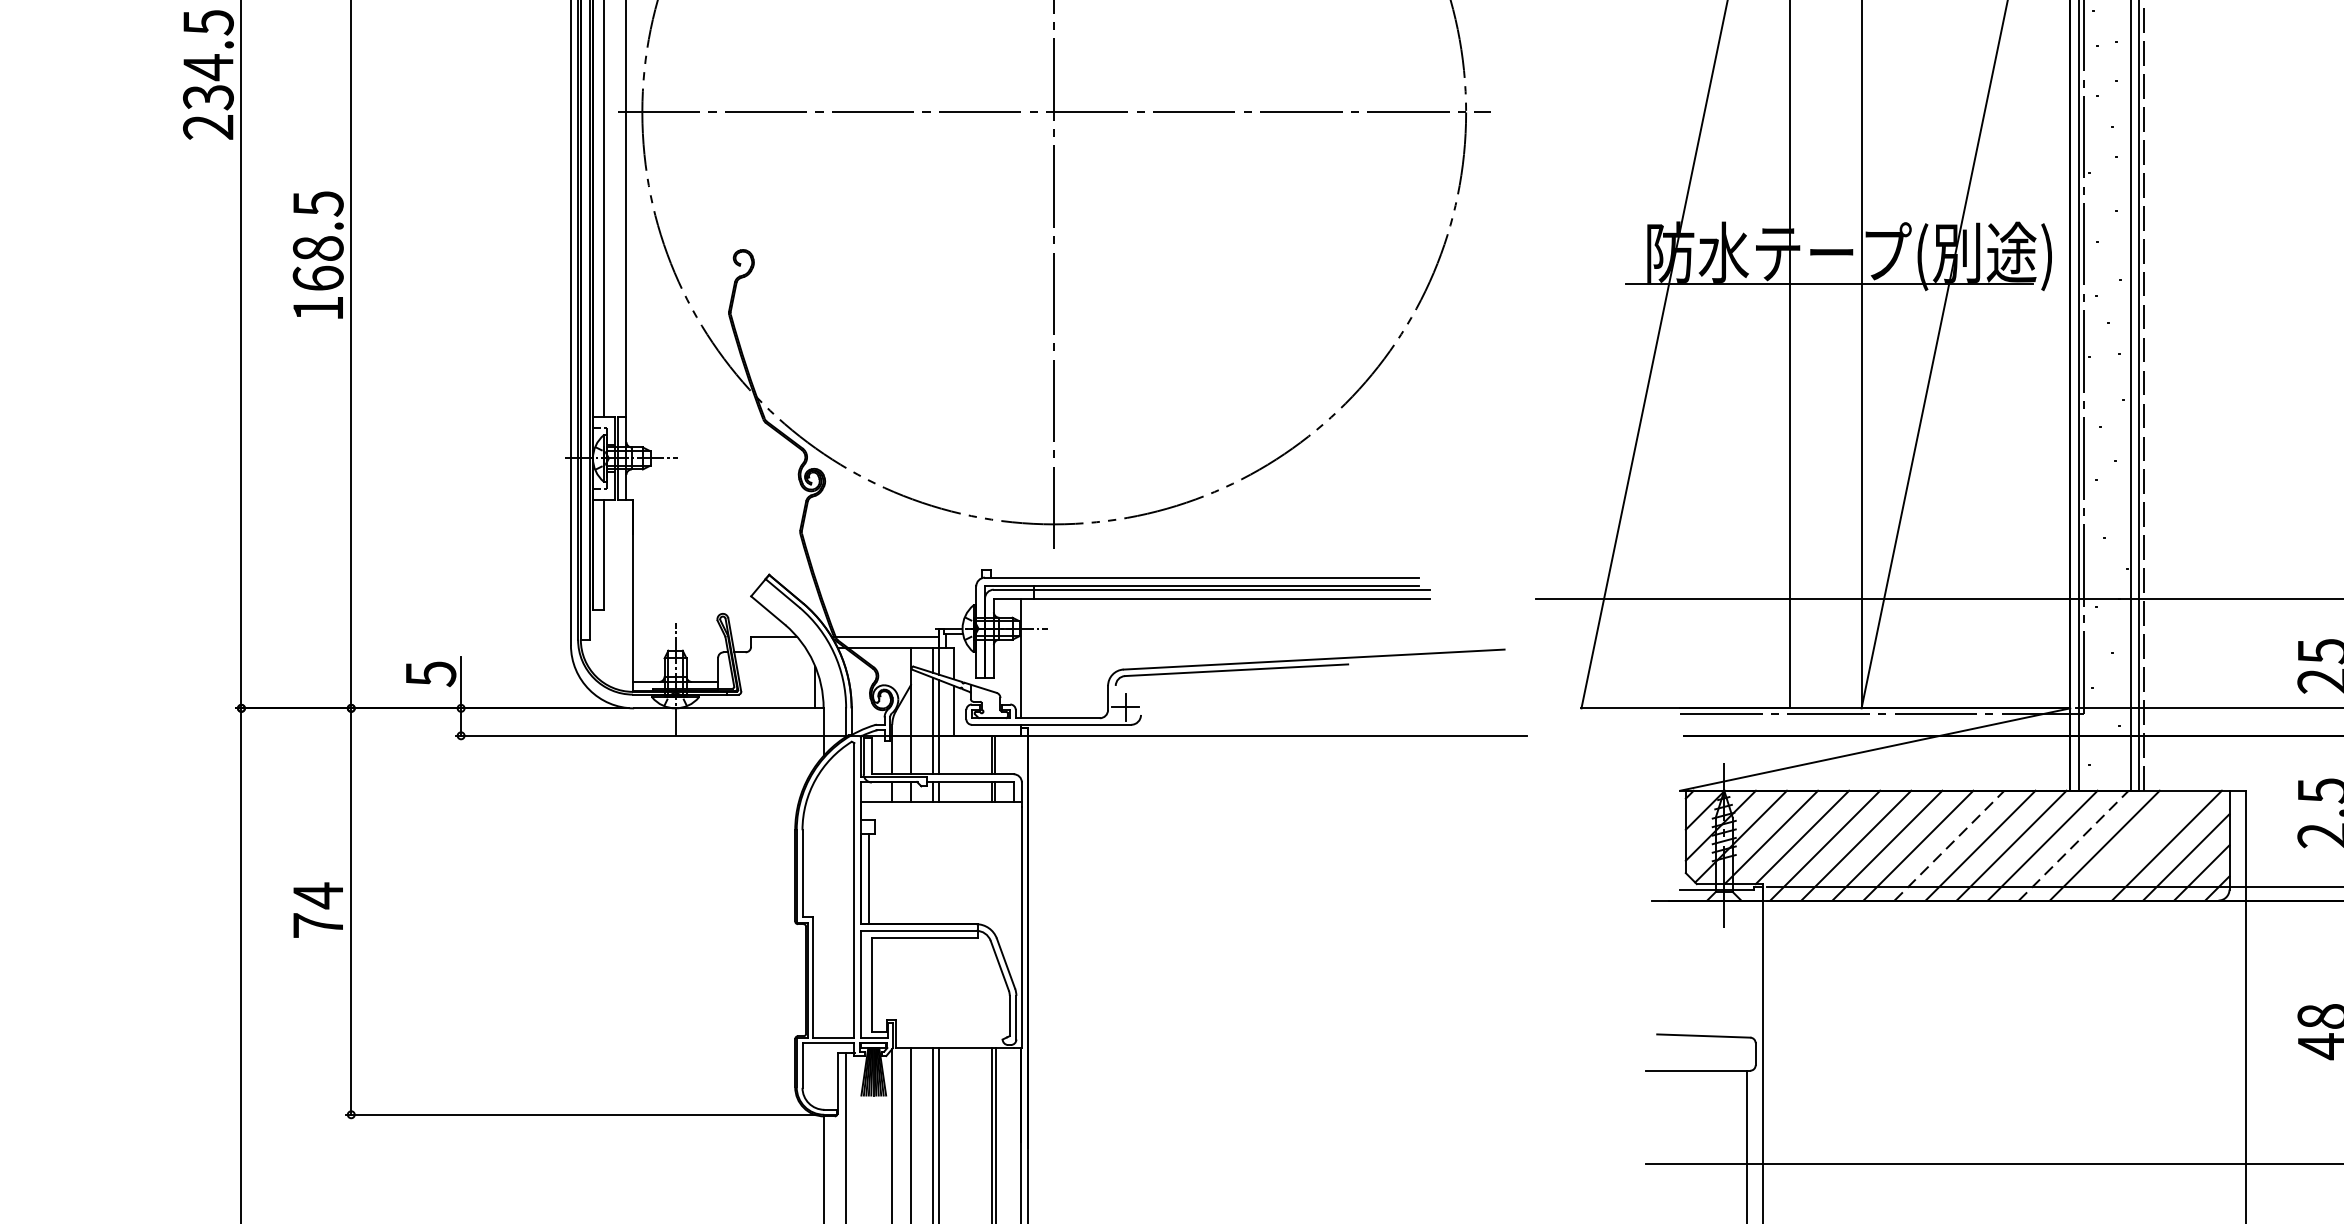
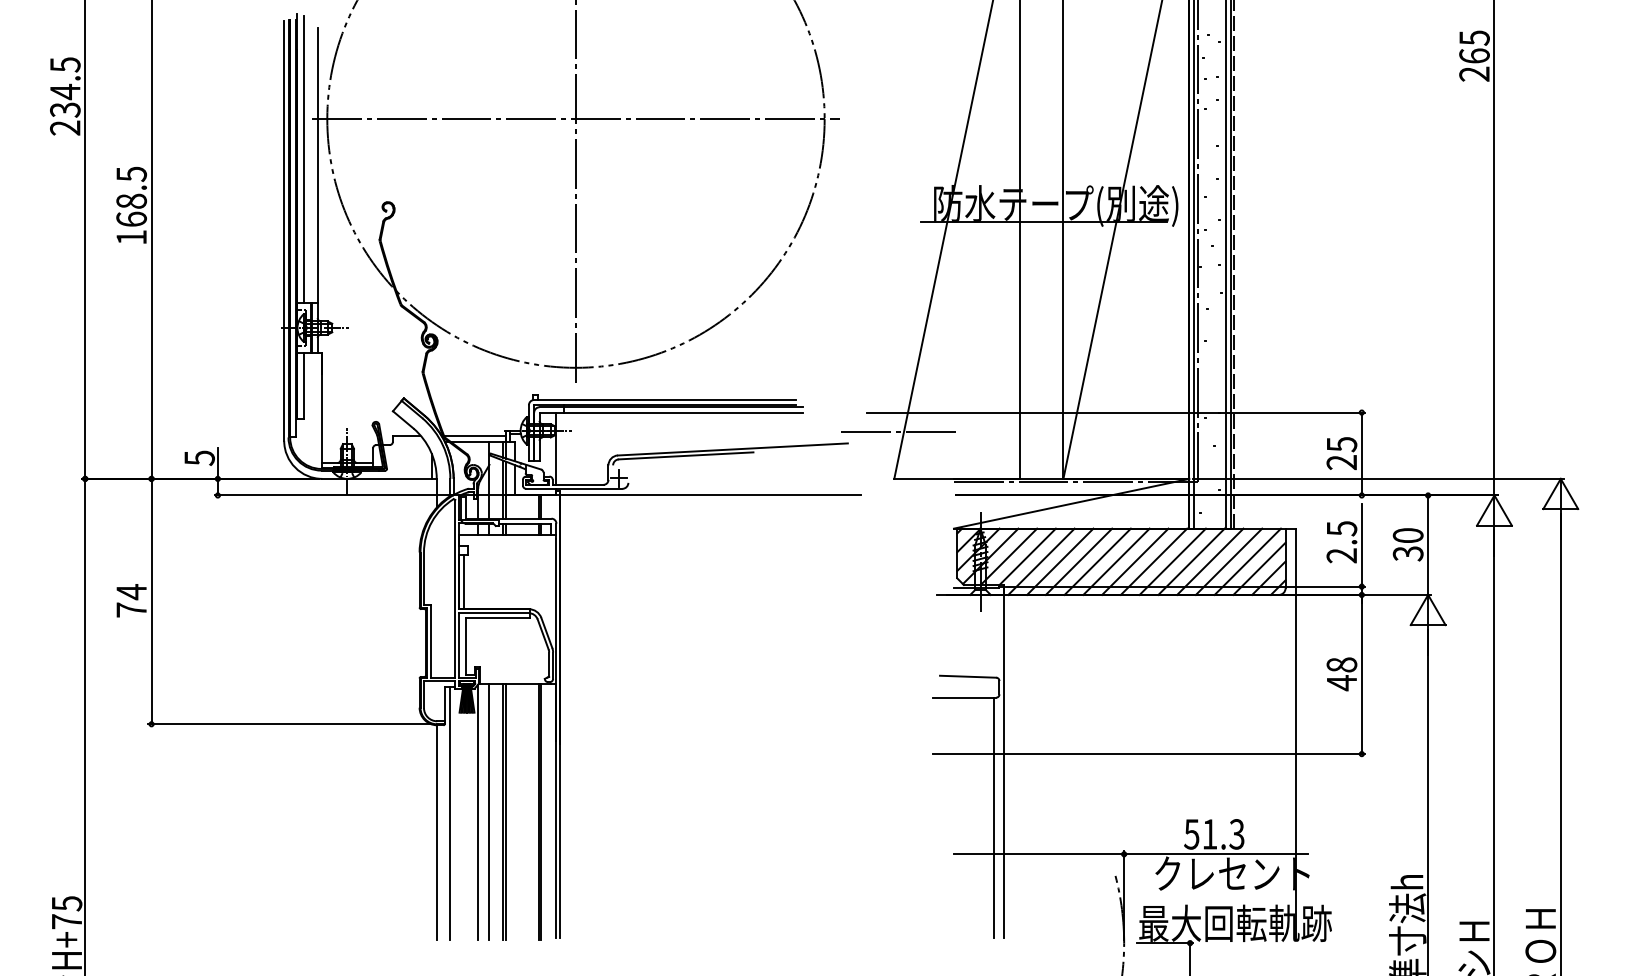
line: (1590, 631) -> (899, 432), added
line: (1949, 845) -> (1116, 561), dashed -> solid
line: (2073, 845) -> (1191, 561), dashed -> solid
line: (2135, 845) -> (1228, 561), added

